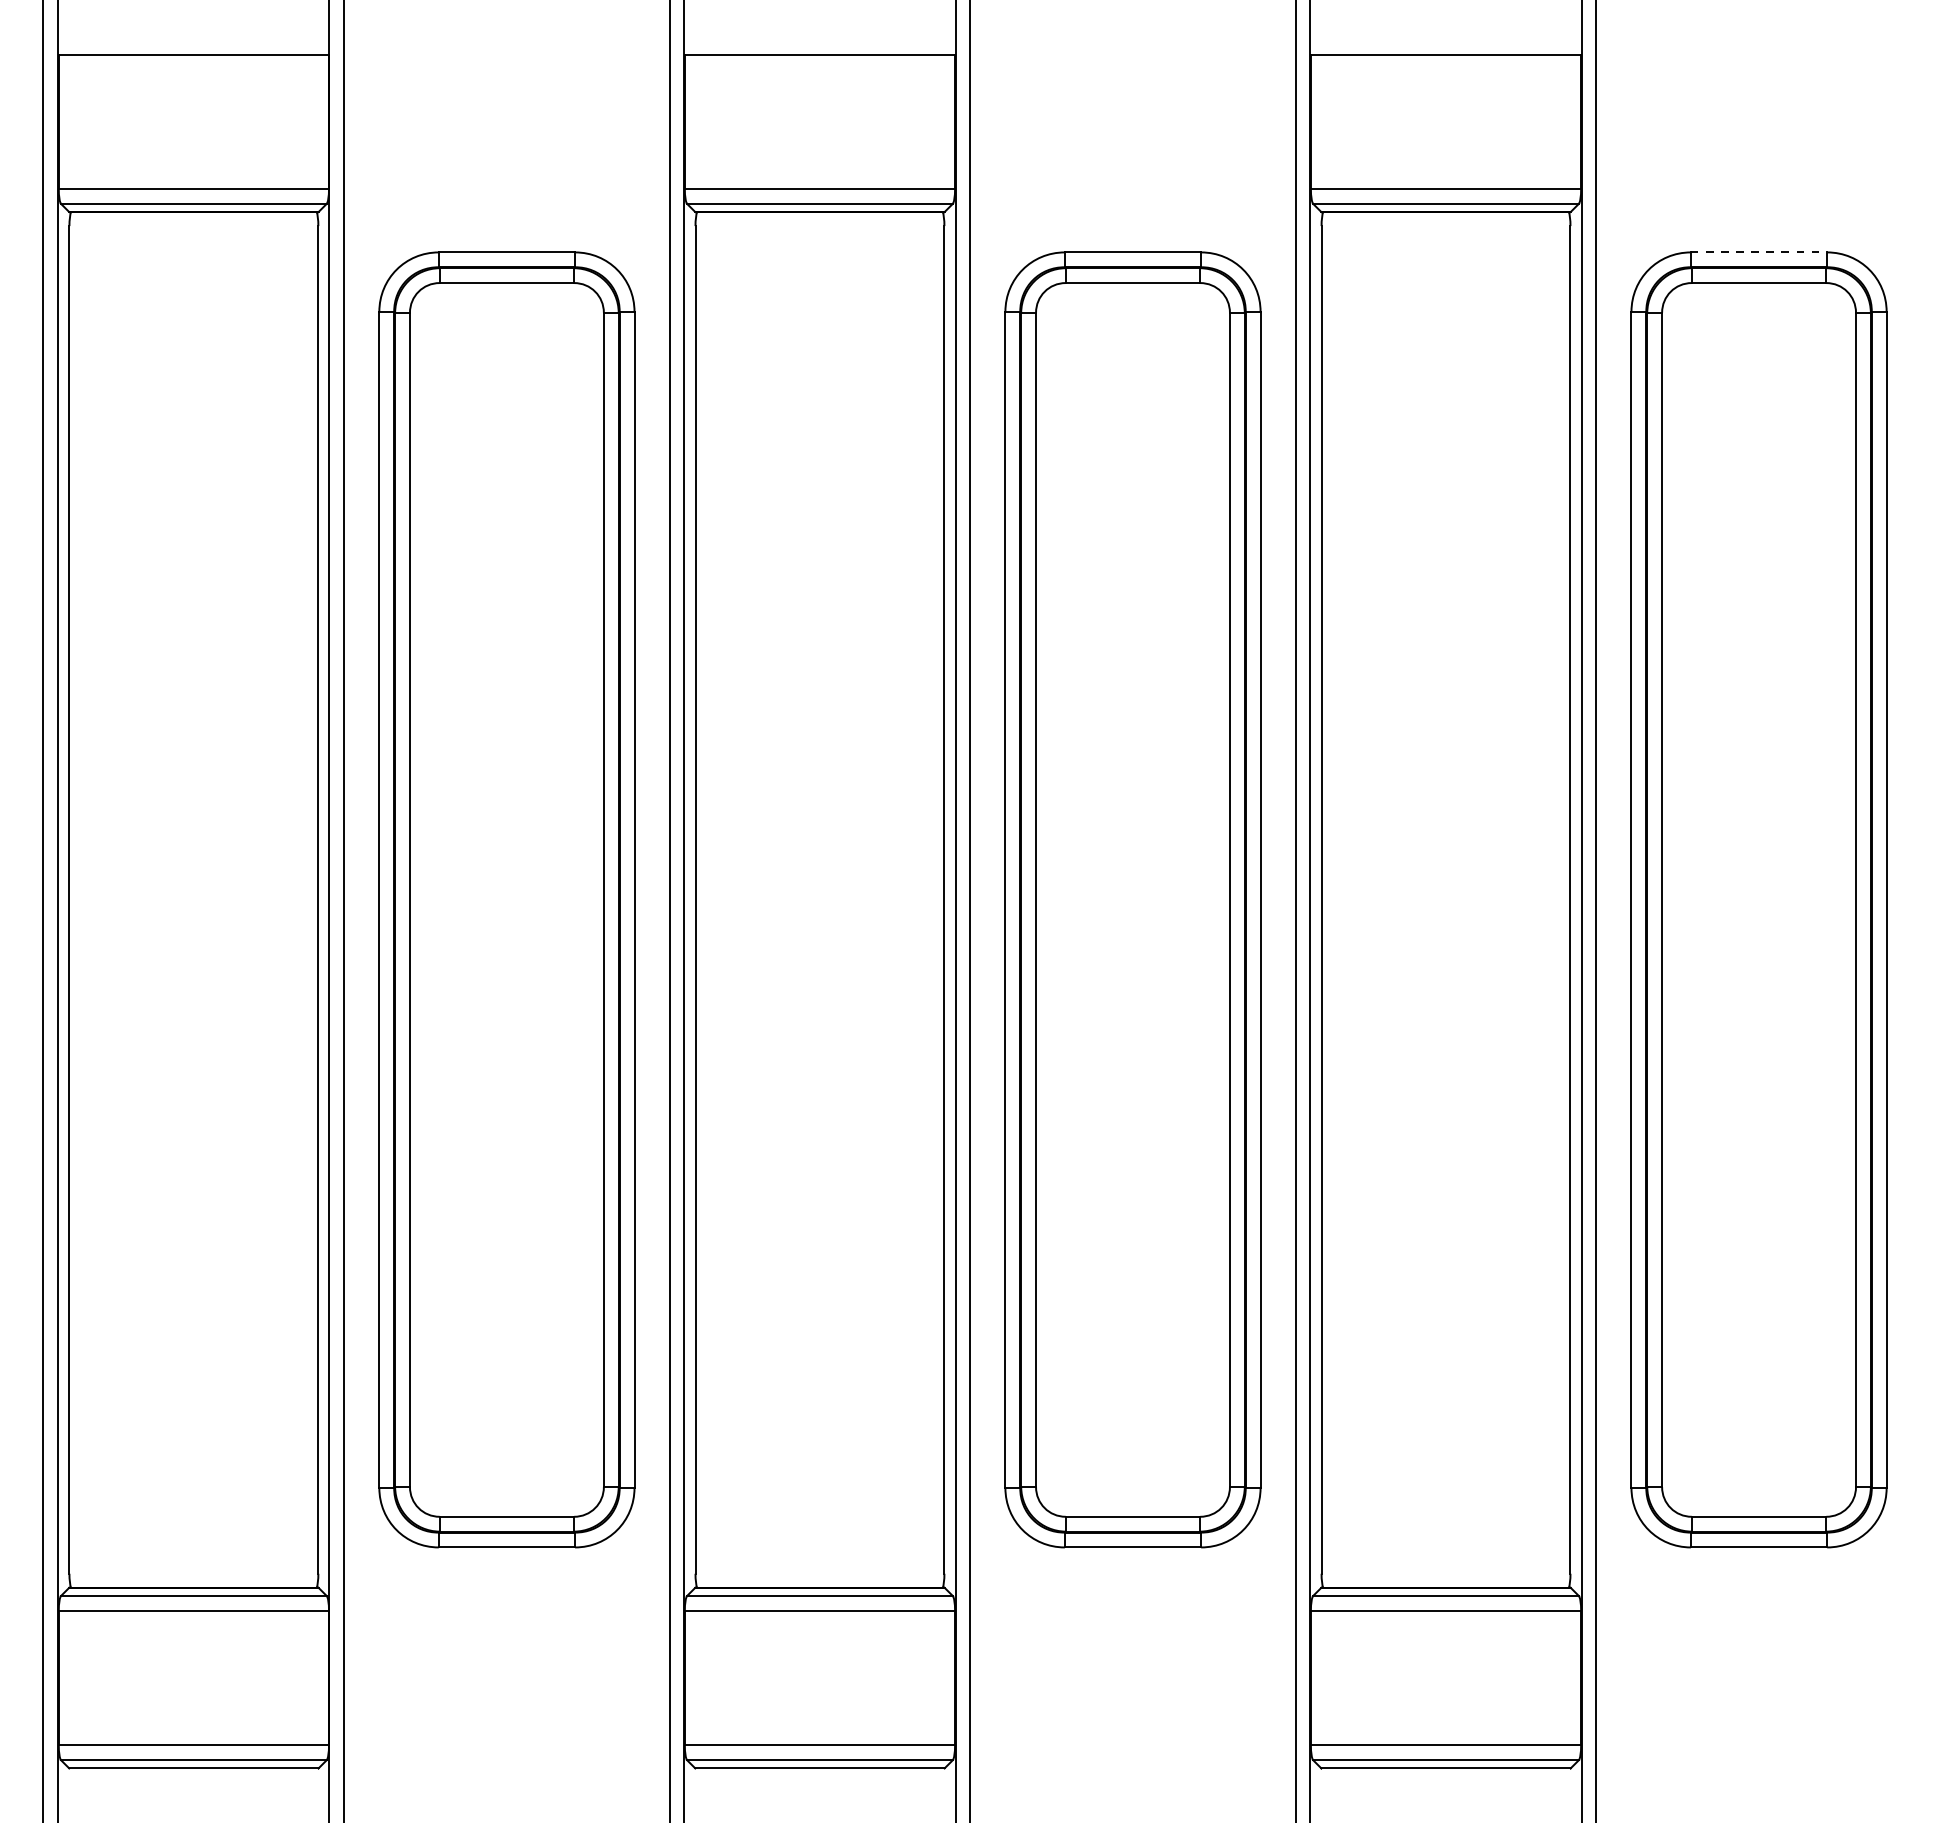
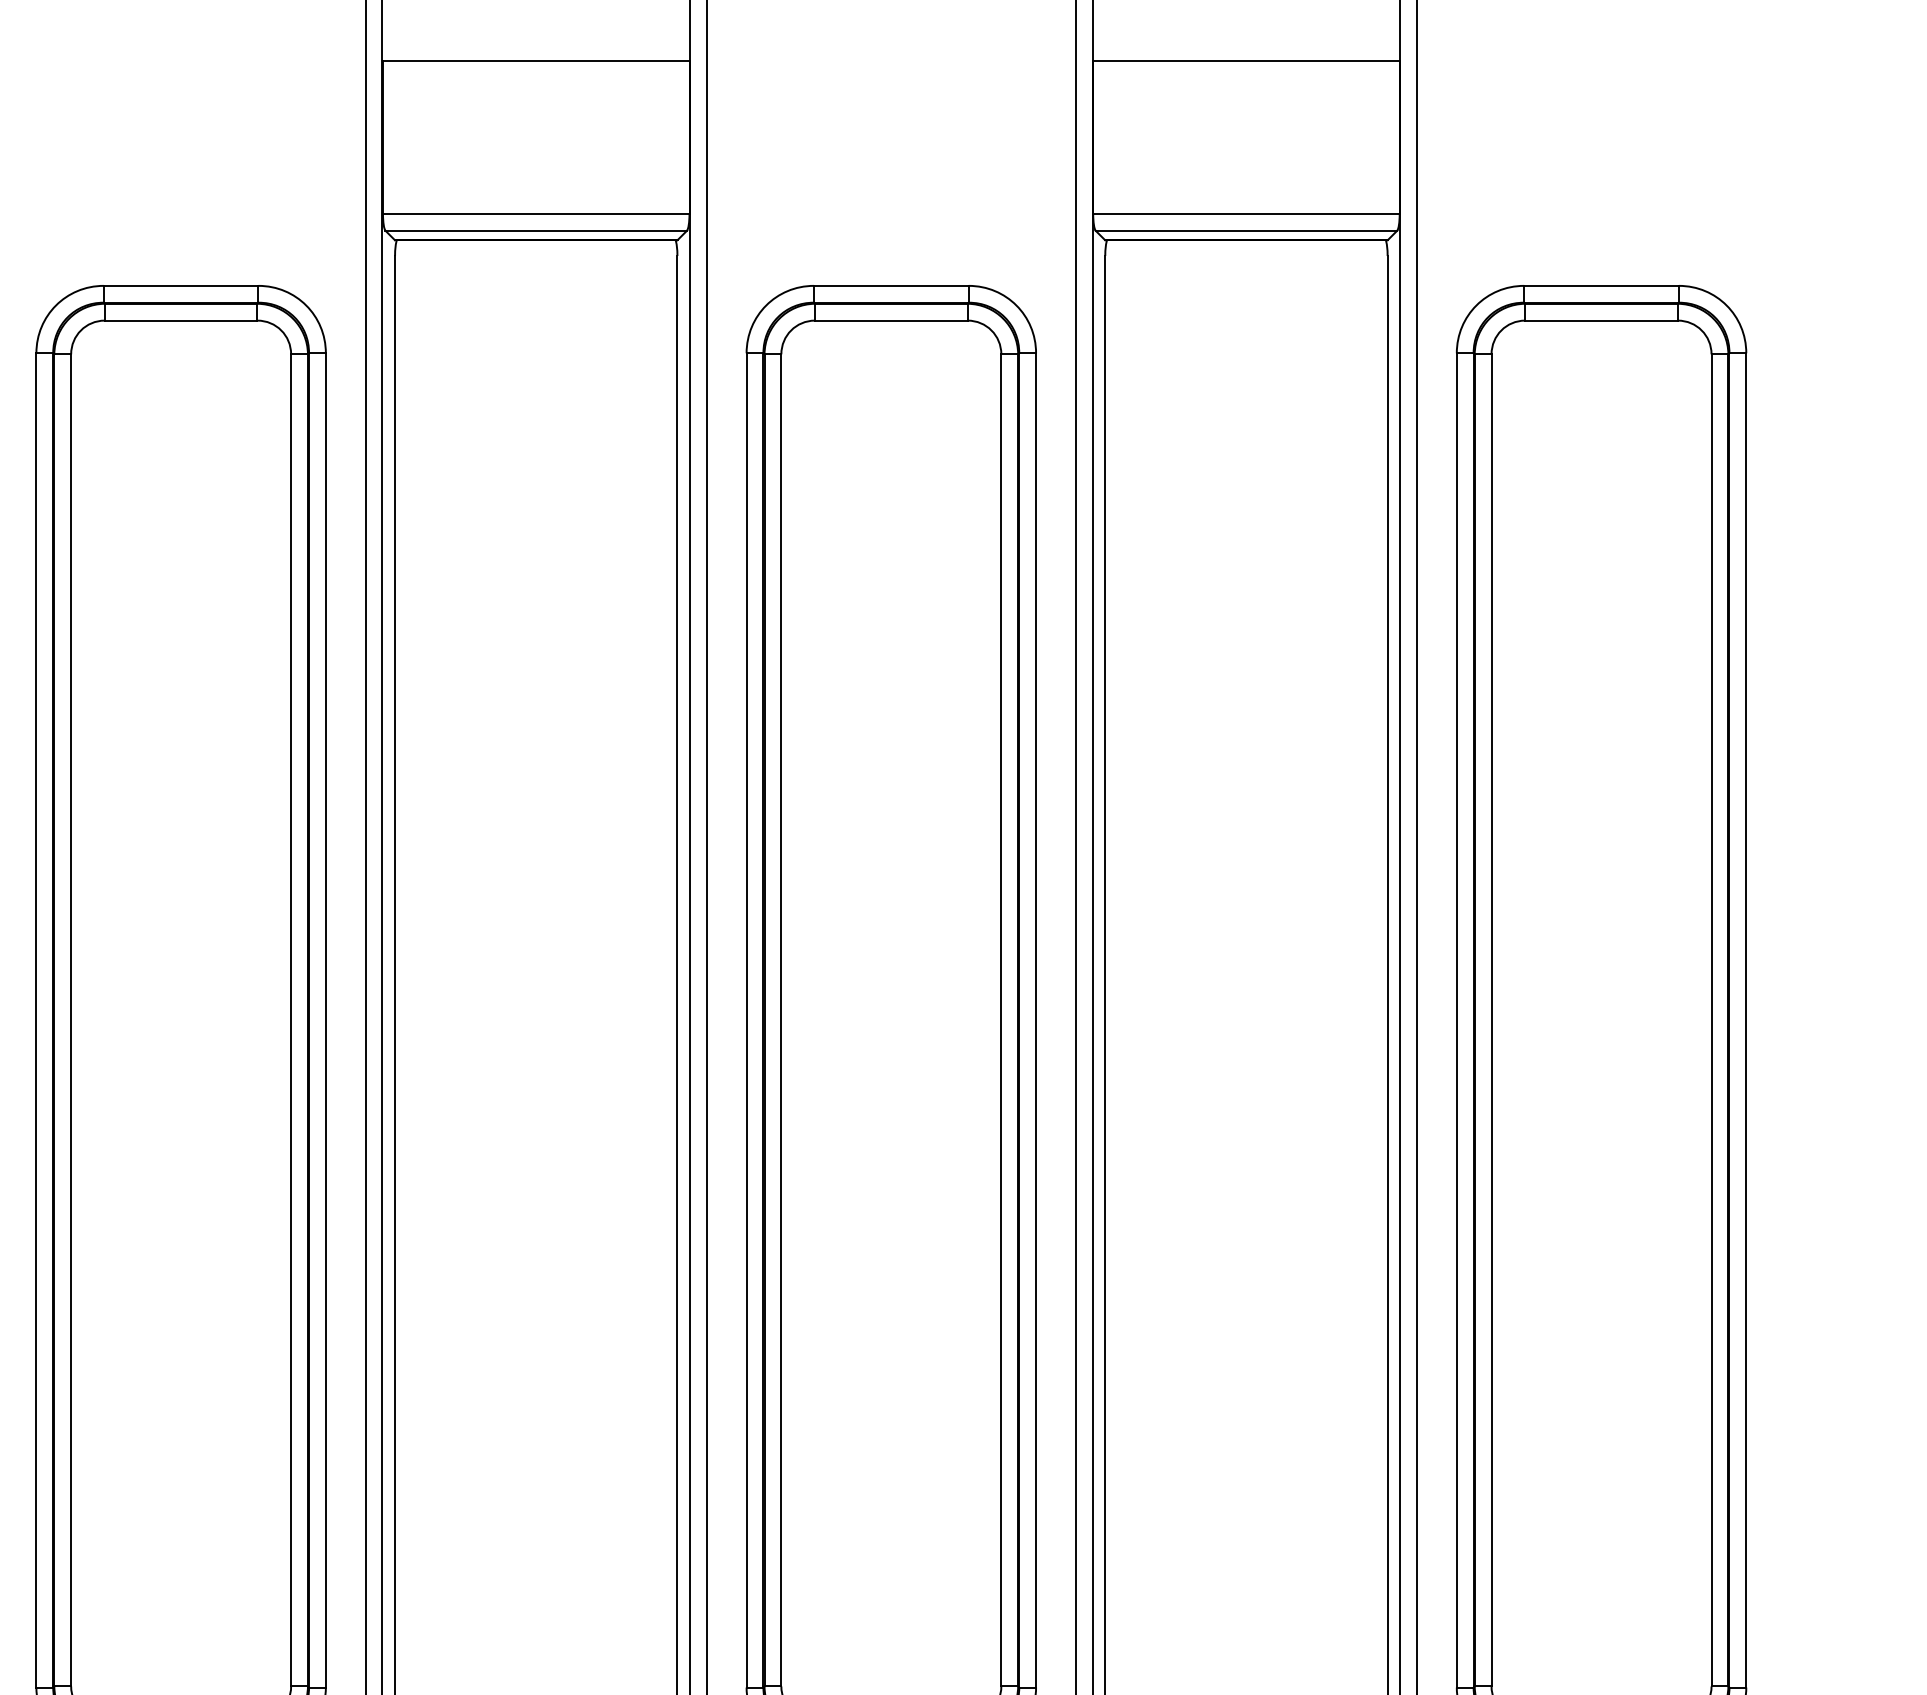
line: (1759, 252) -> (1602, 285), dashed -> solid

